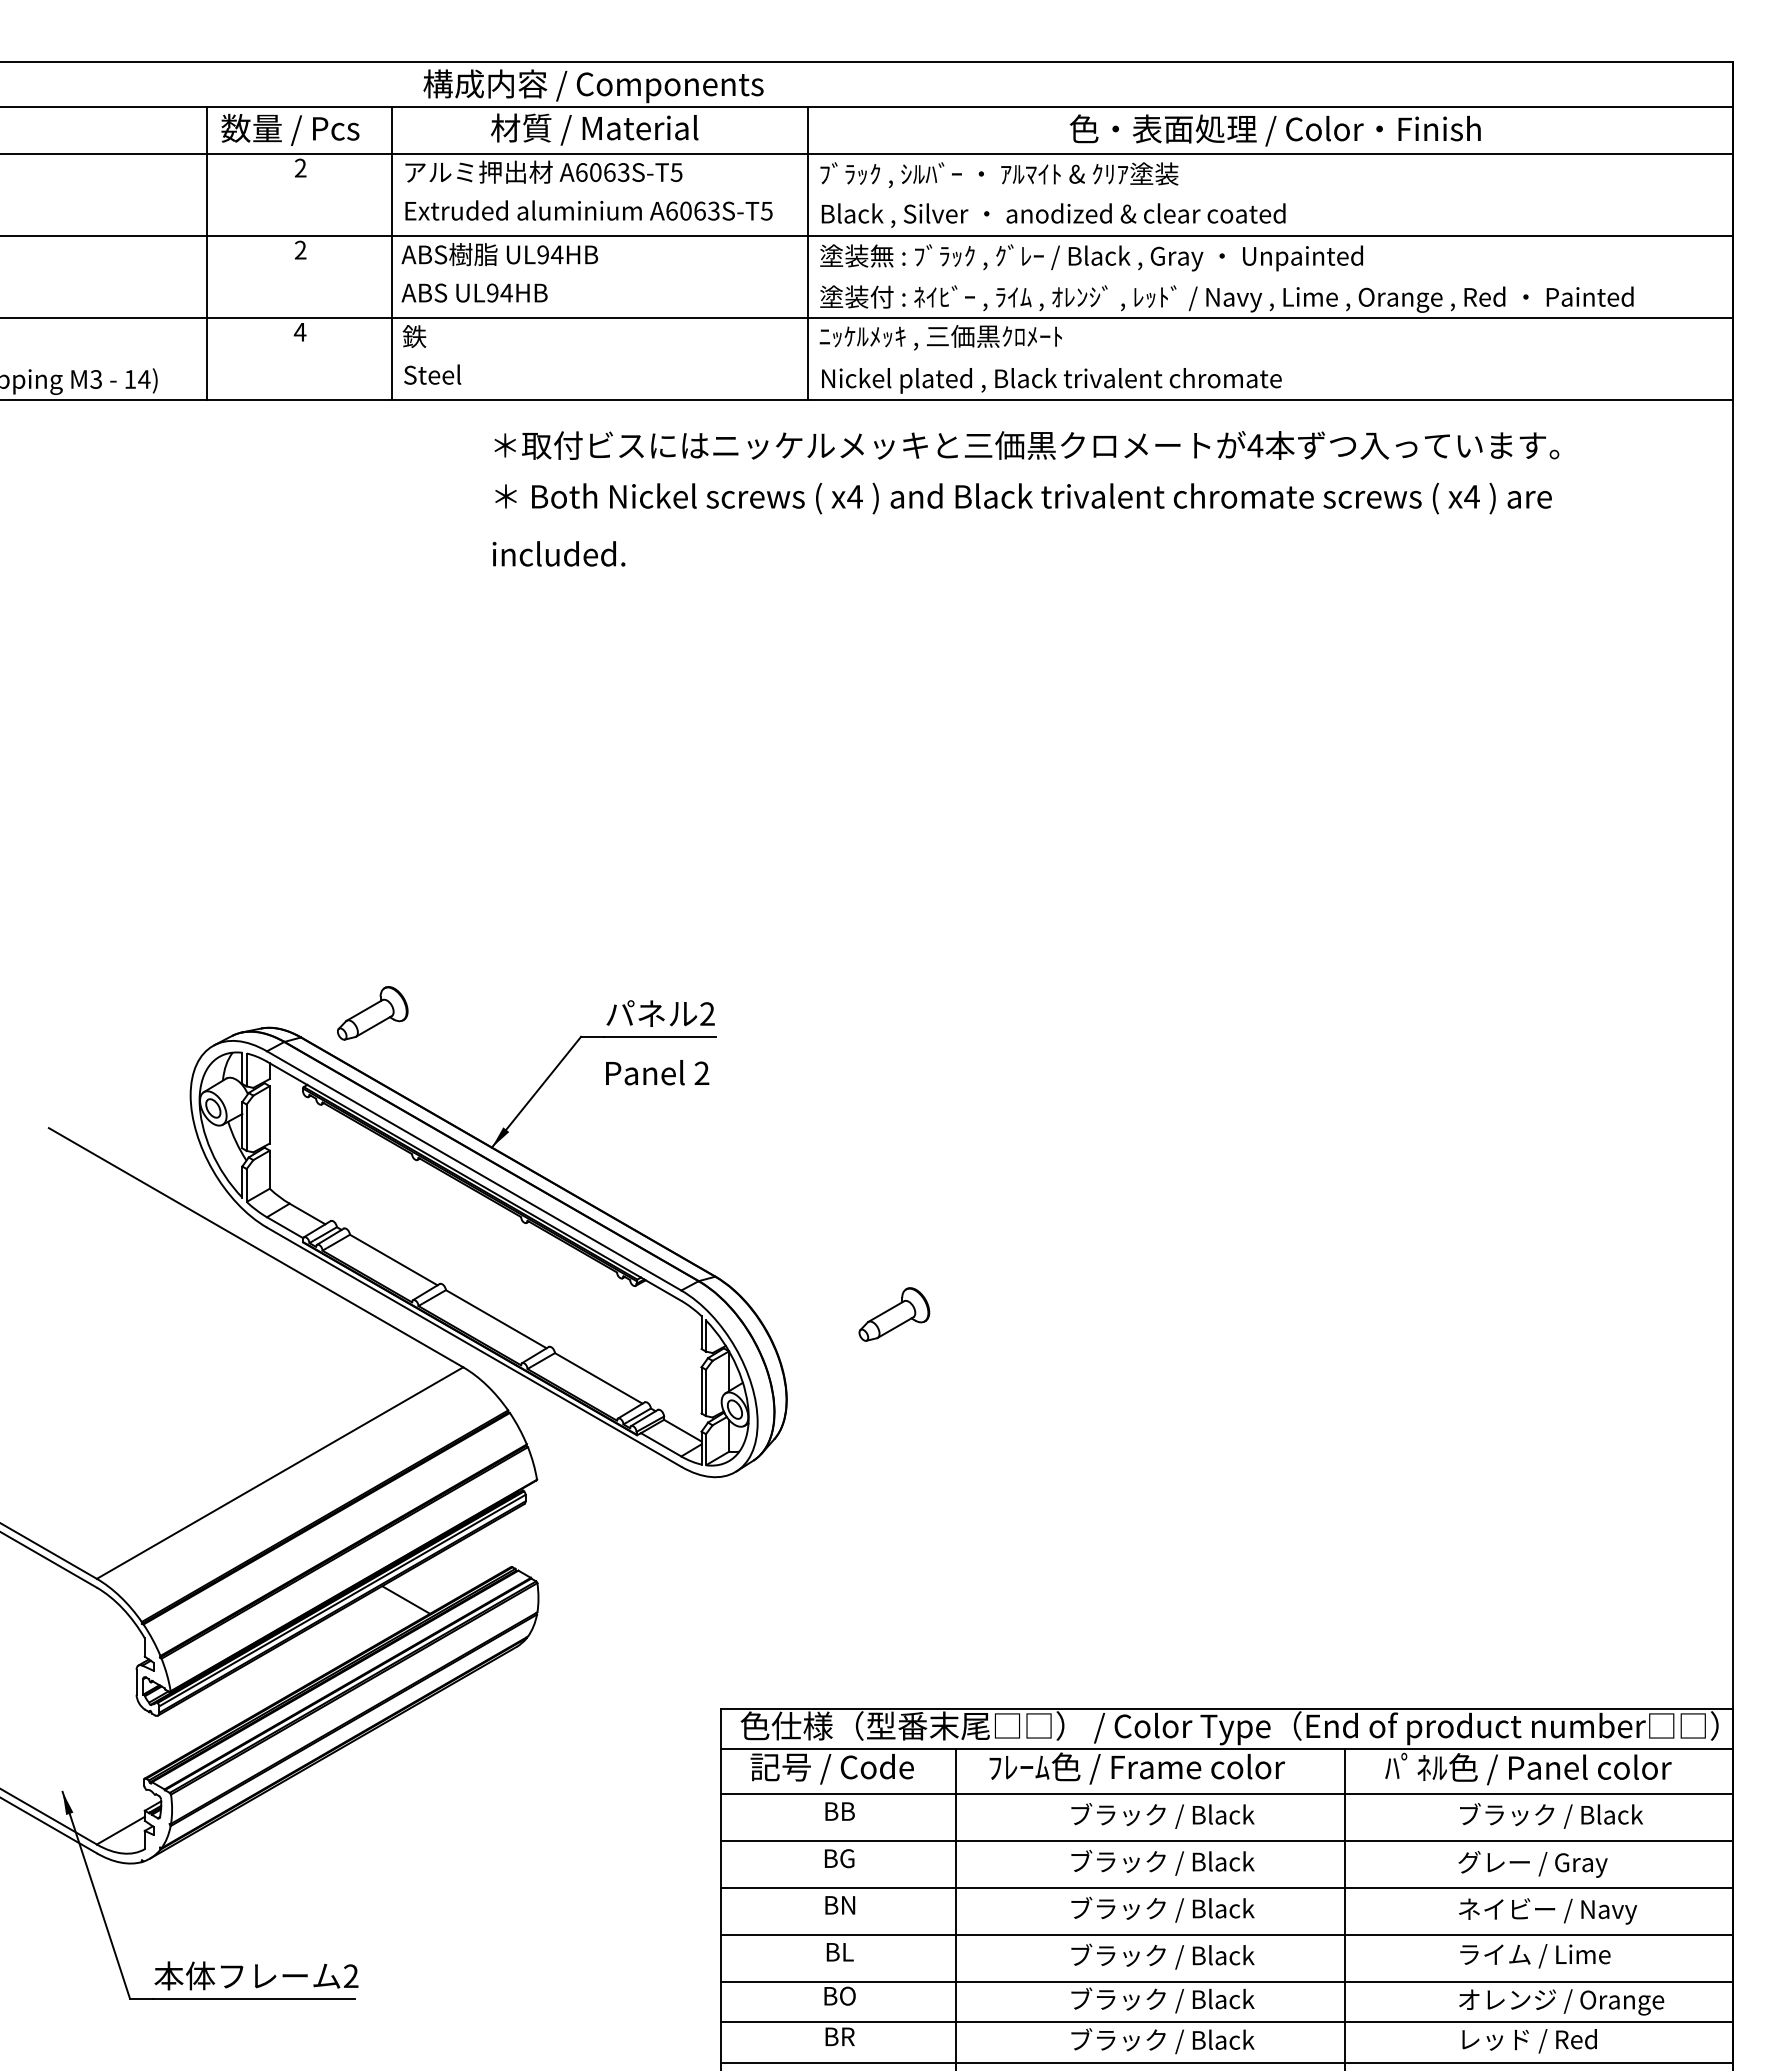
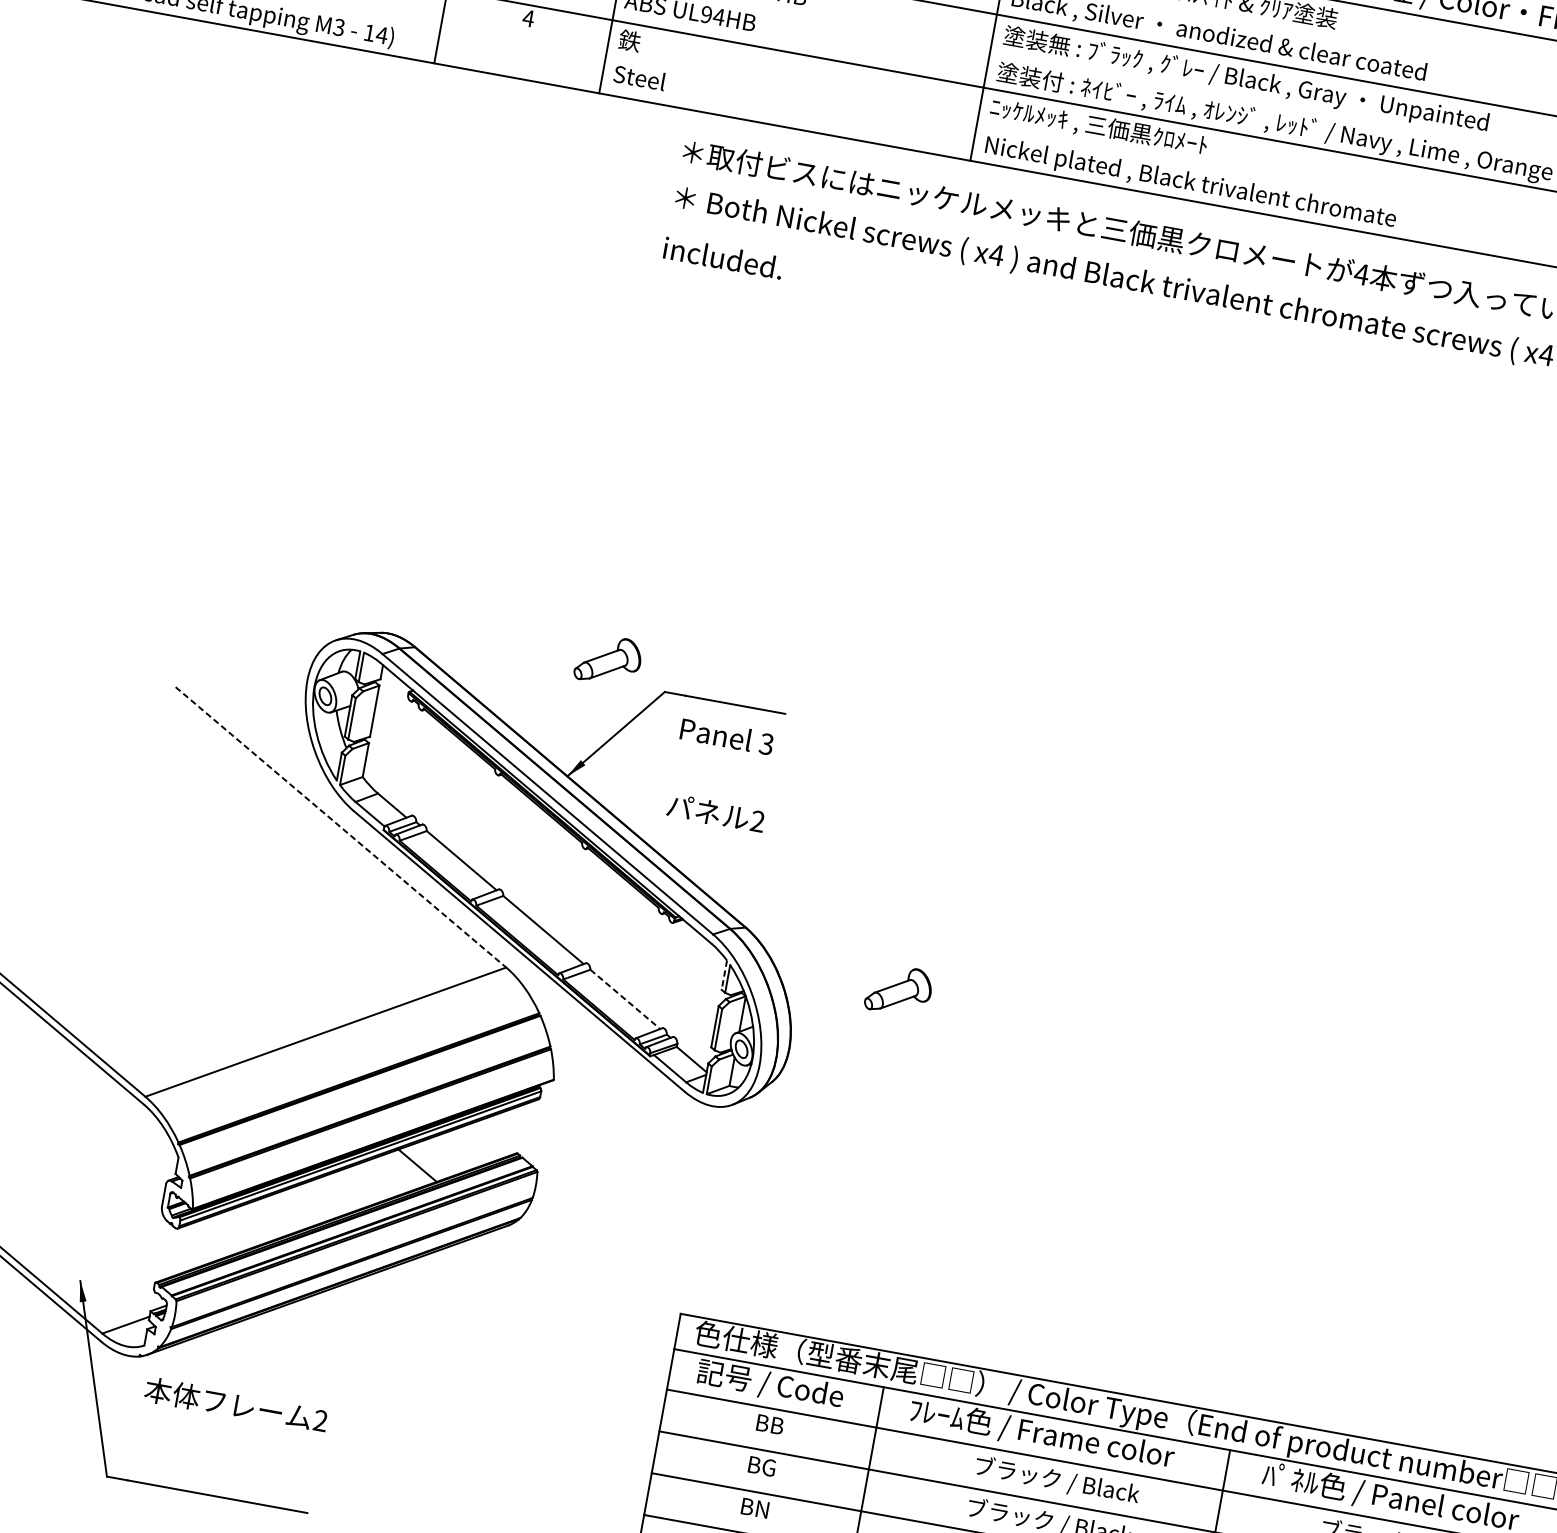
part: (372, 1013) -> (608, 660), moved
text: (660, 1013) -> (715, 813), moved
text: (701, 1073) -> (766, 744), 2 -> 3
line: (256, 1247) -> (341, 827), solid -> dashed
line: (701, 1333) -> (724, 975), solid -> dashed
line: (598, 1378) -> (625, 999), solid -> dashed
text: (256, 1975) -> (236, 1404), moved

